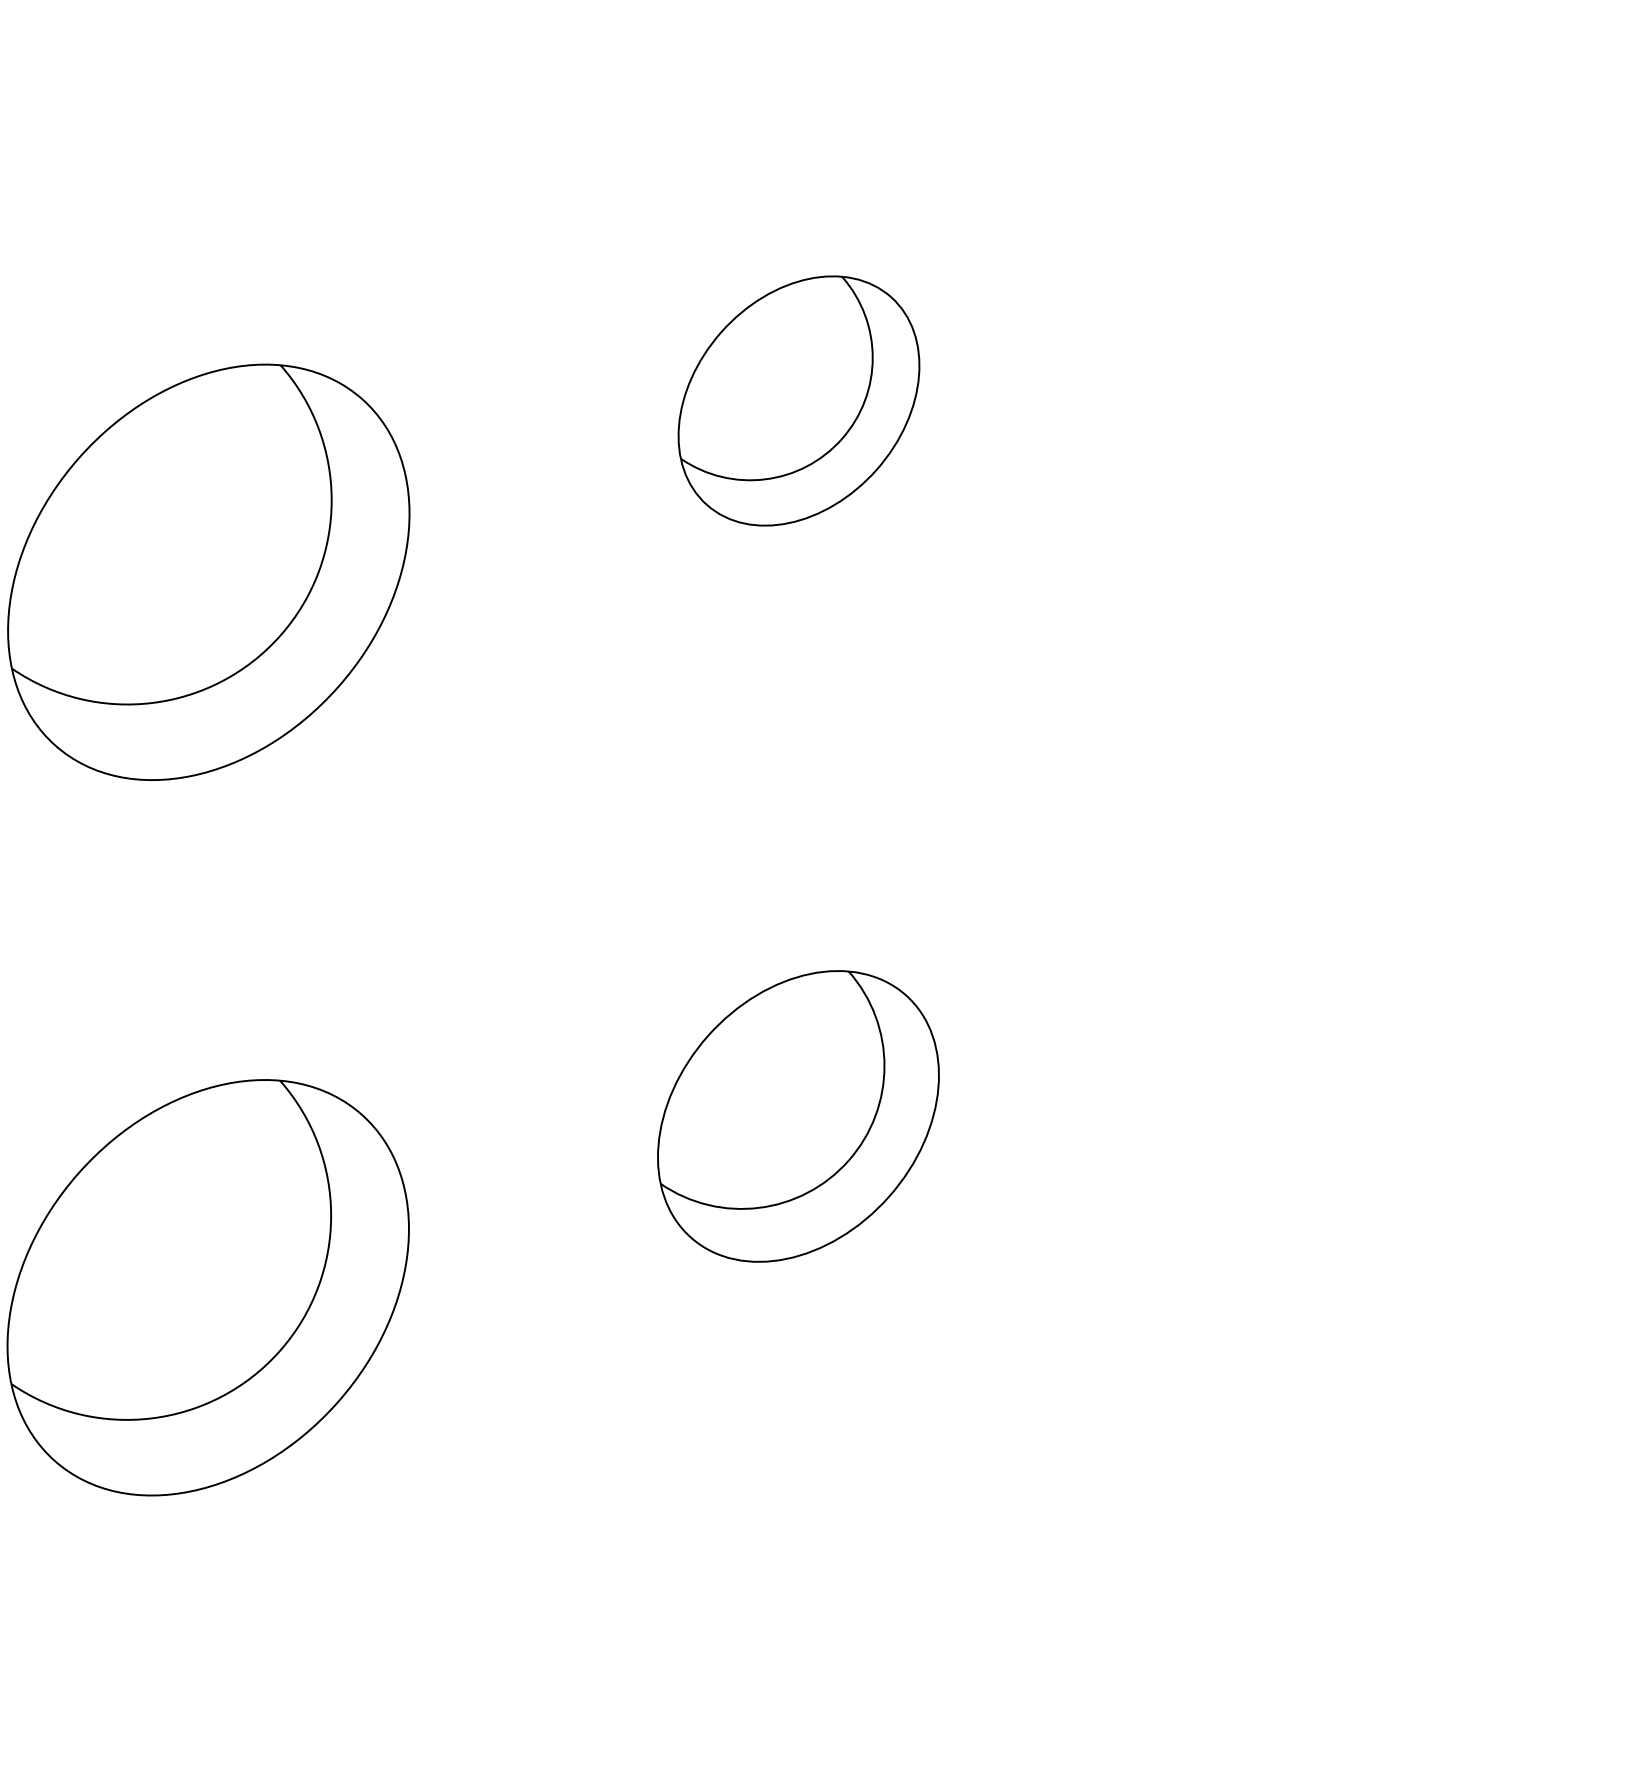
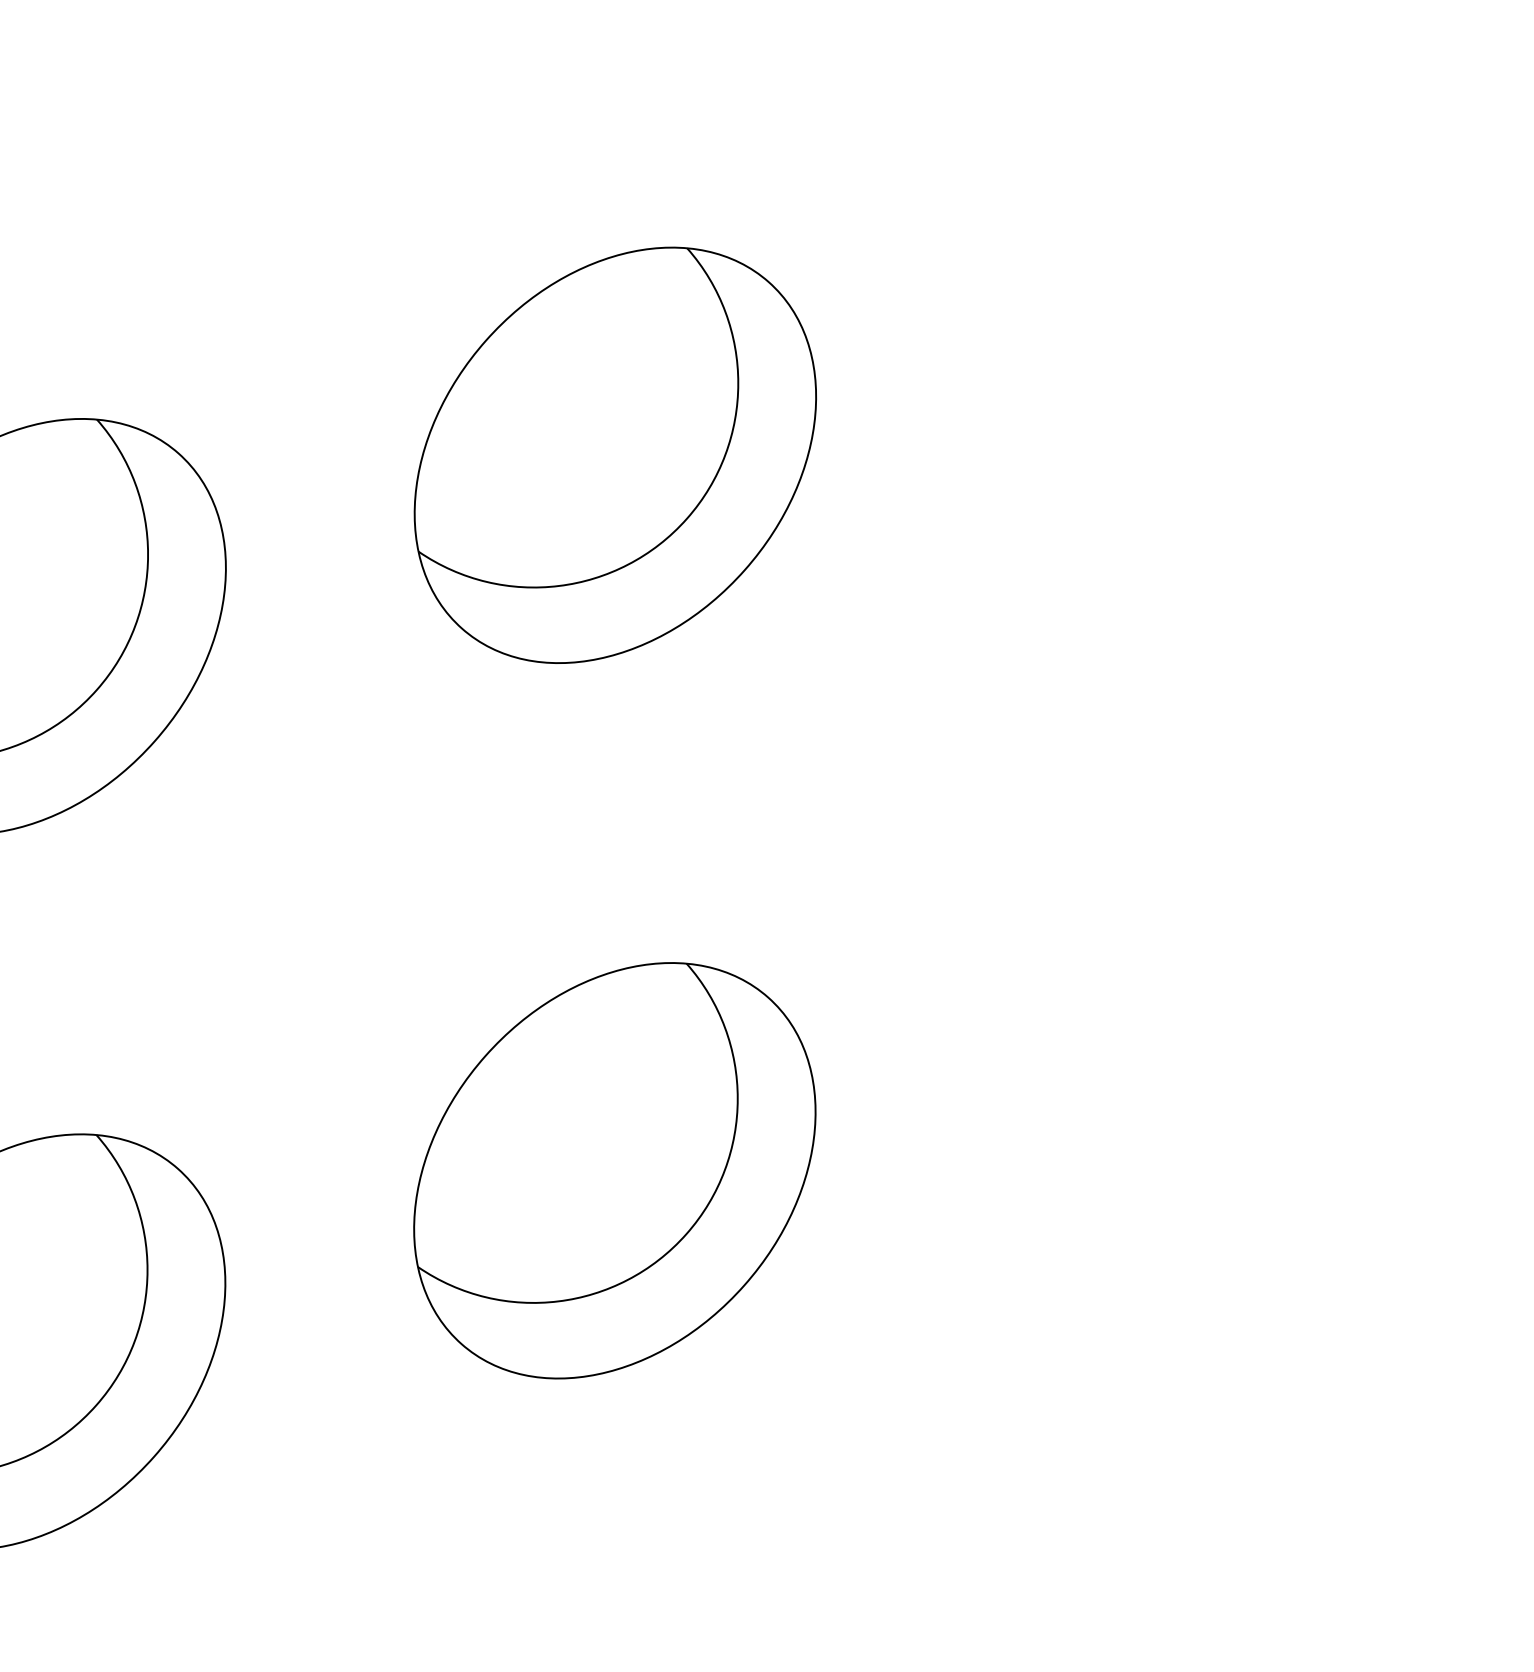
part: (798, 400) -> (614, 454), size x1.67
part: (798, 1116) -> (614, 1170), size x1.43

